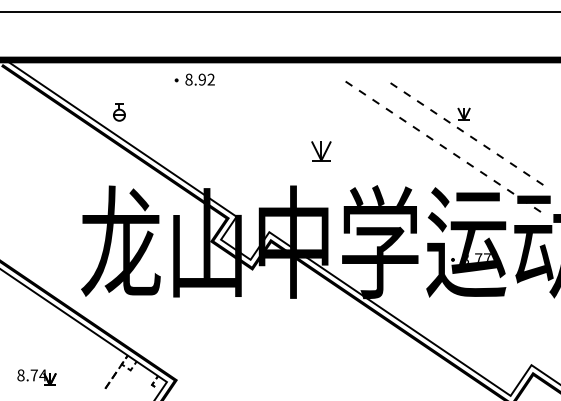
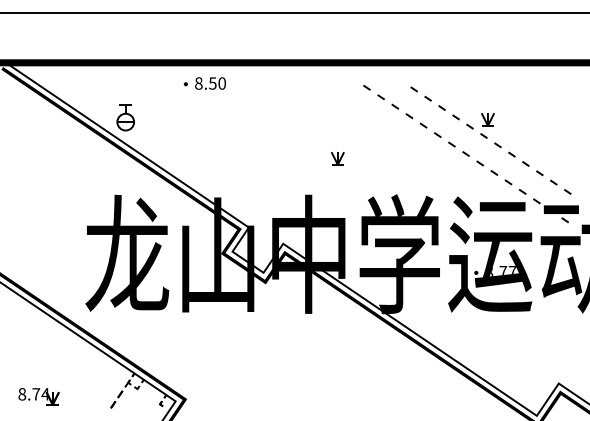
text: (206, 79) -> (217, 83), 8.92 -> 8.50
part: (119, 112) -> (125, 118), size x1.43
part: (320, 150) -> (337, 157), size x0.62

